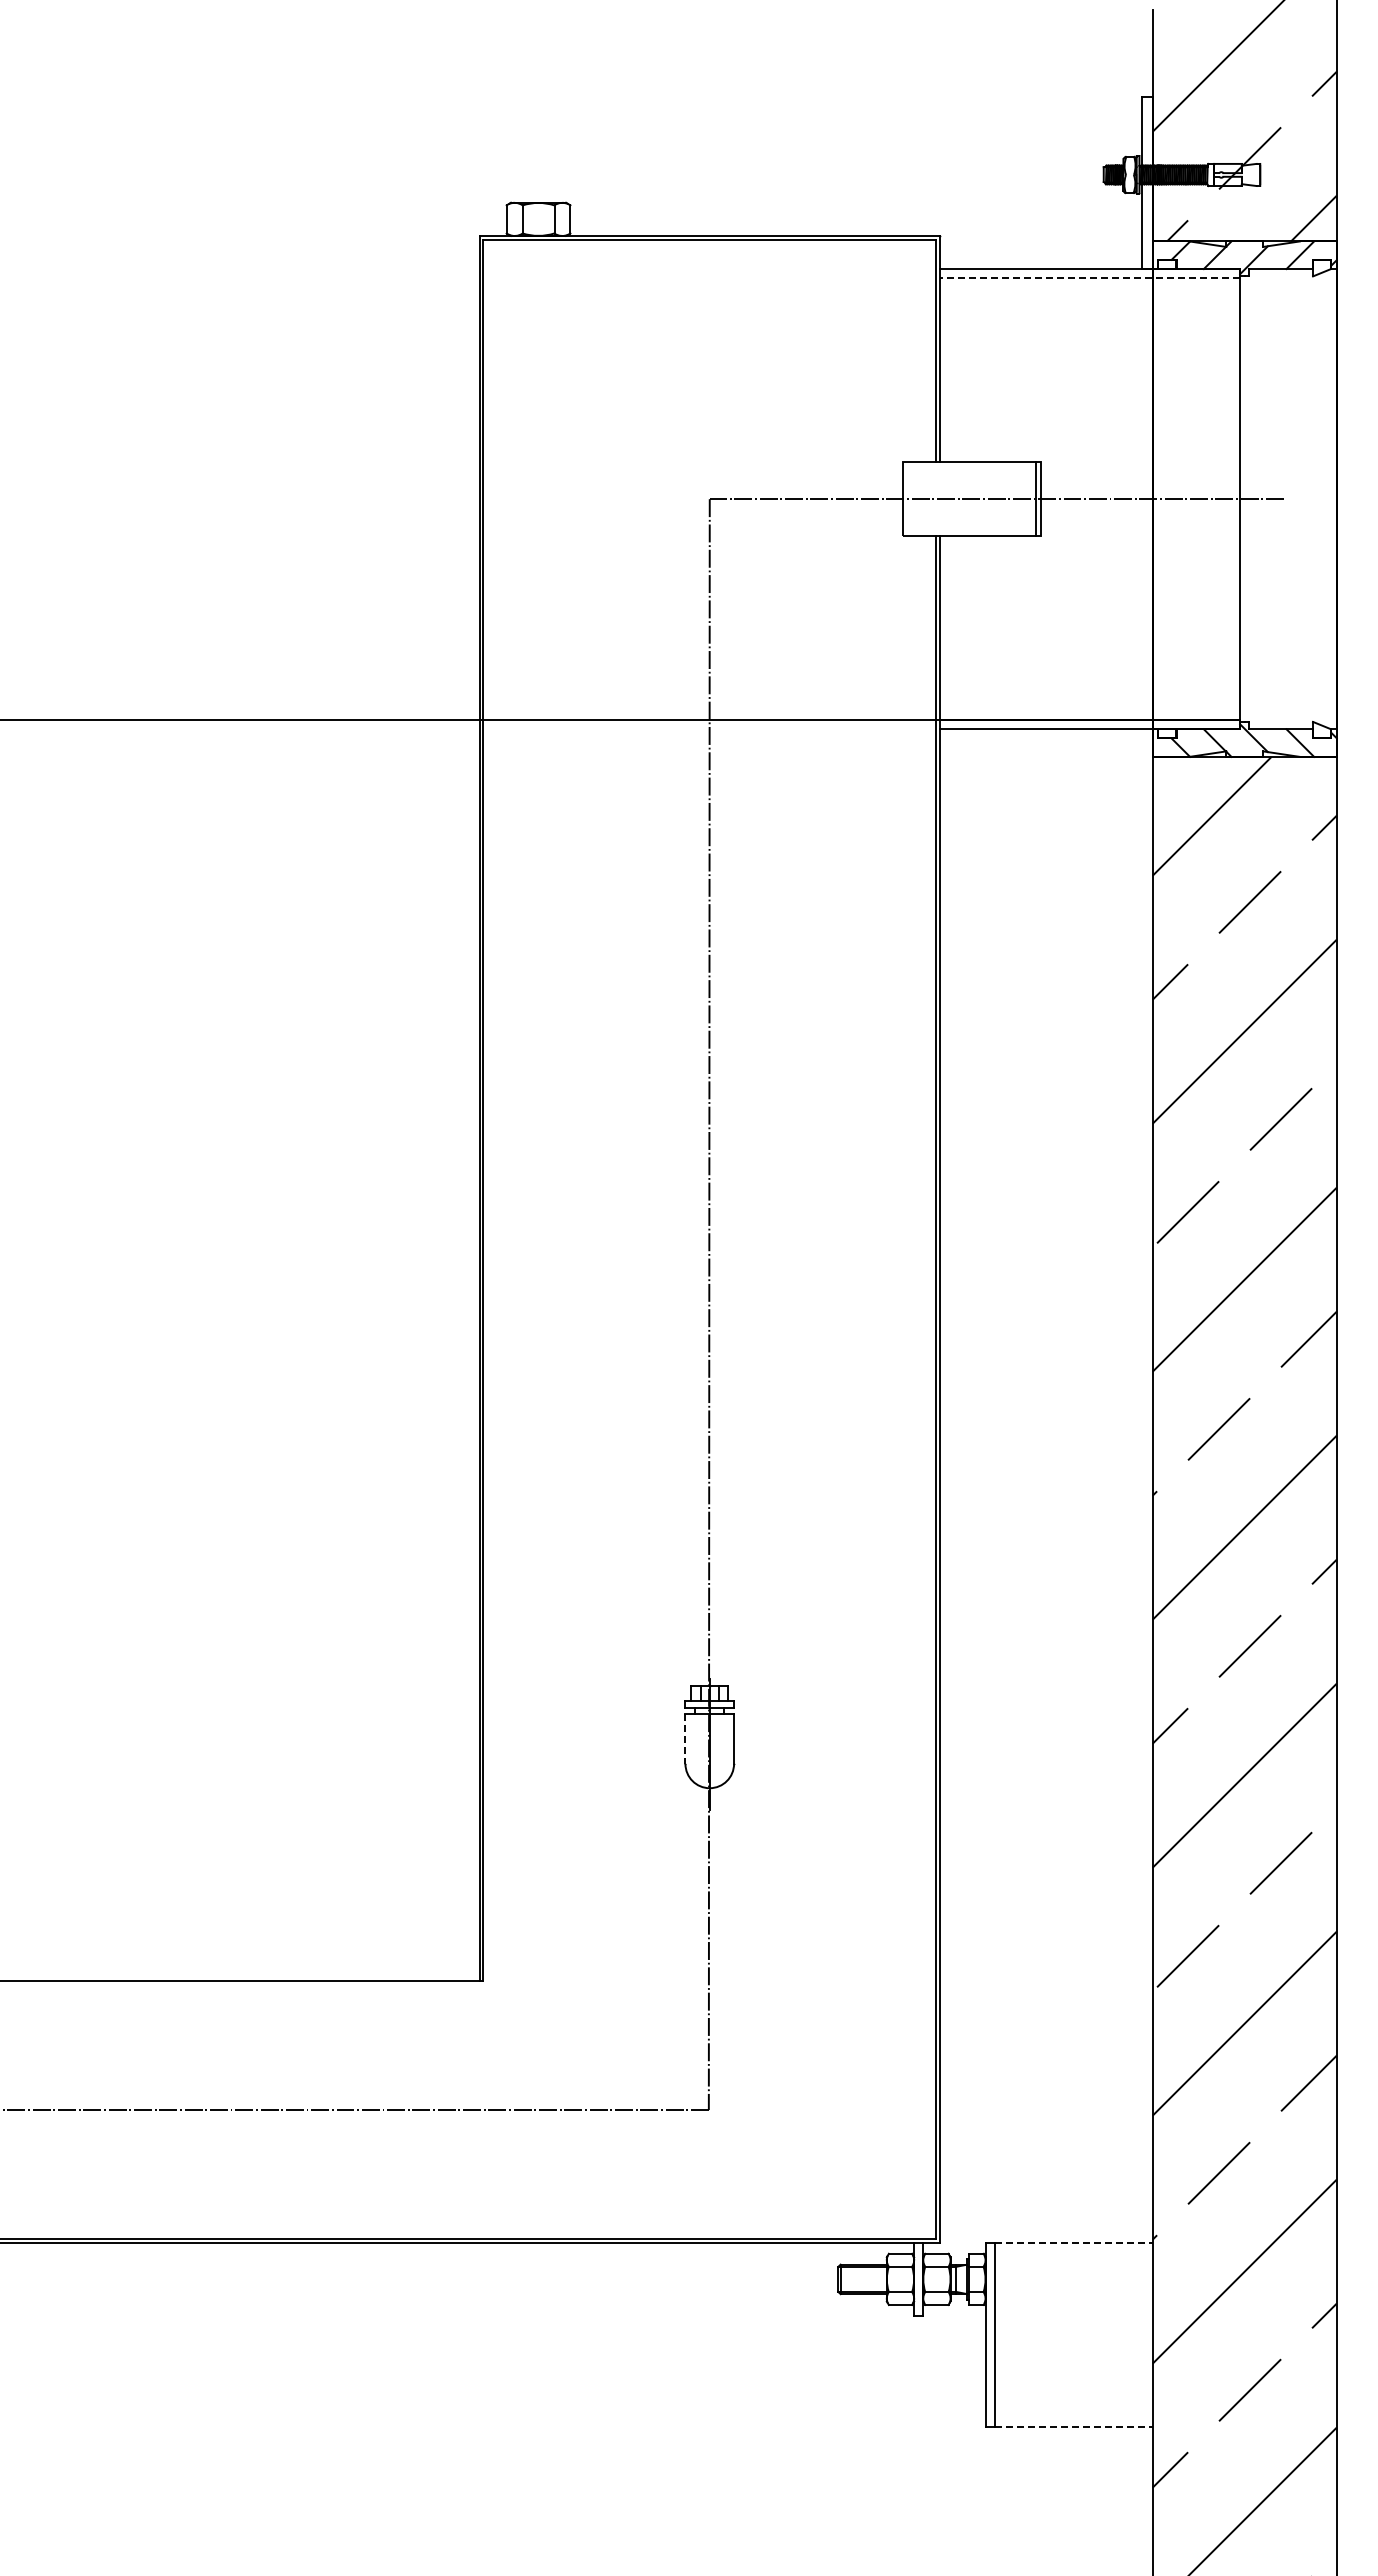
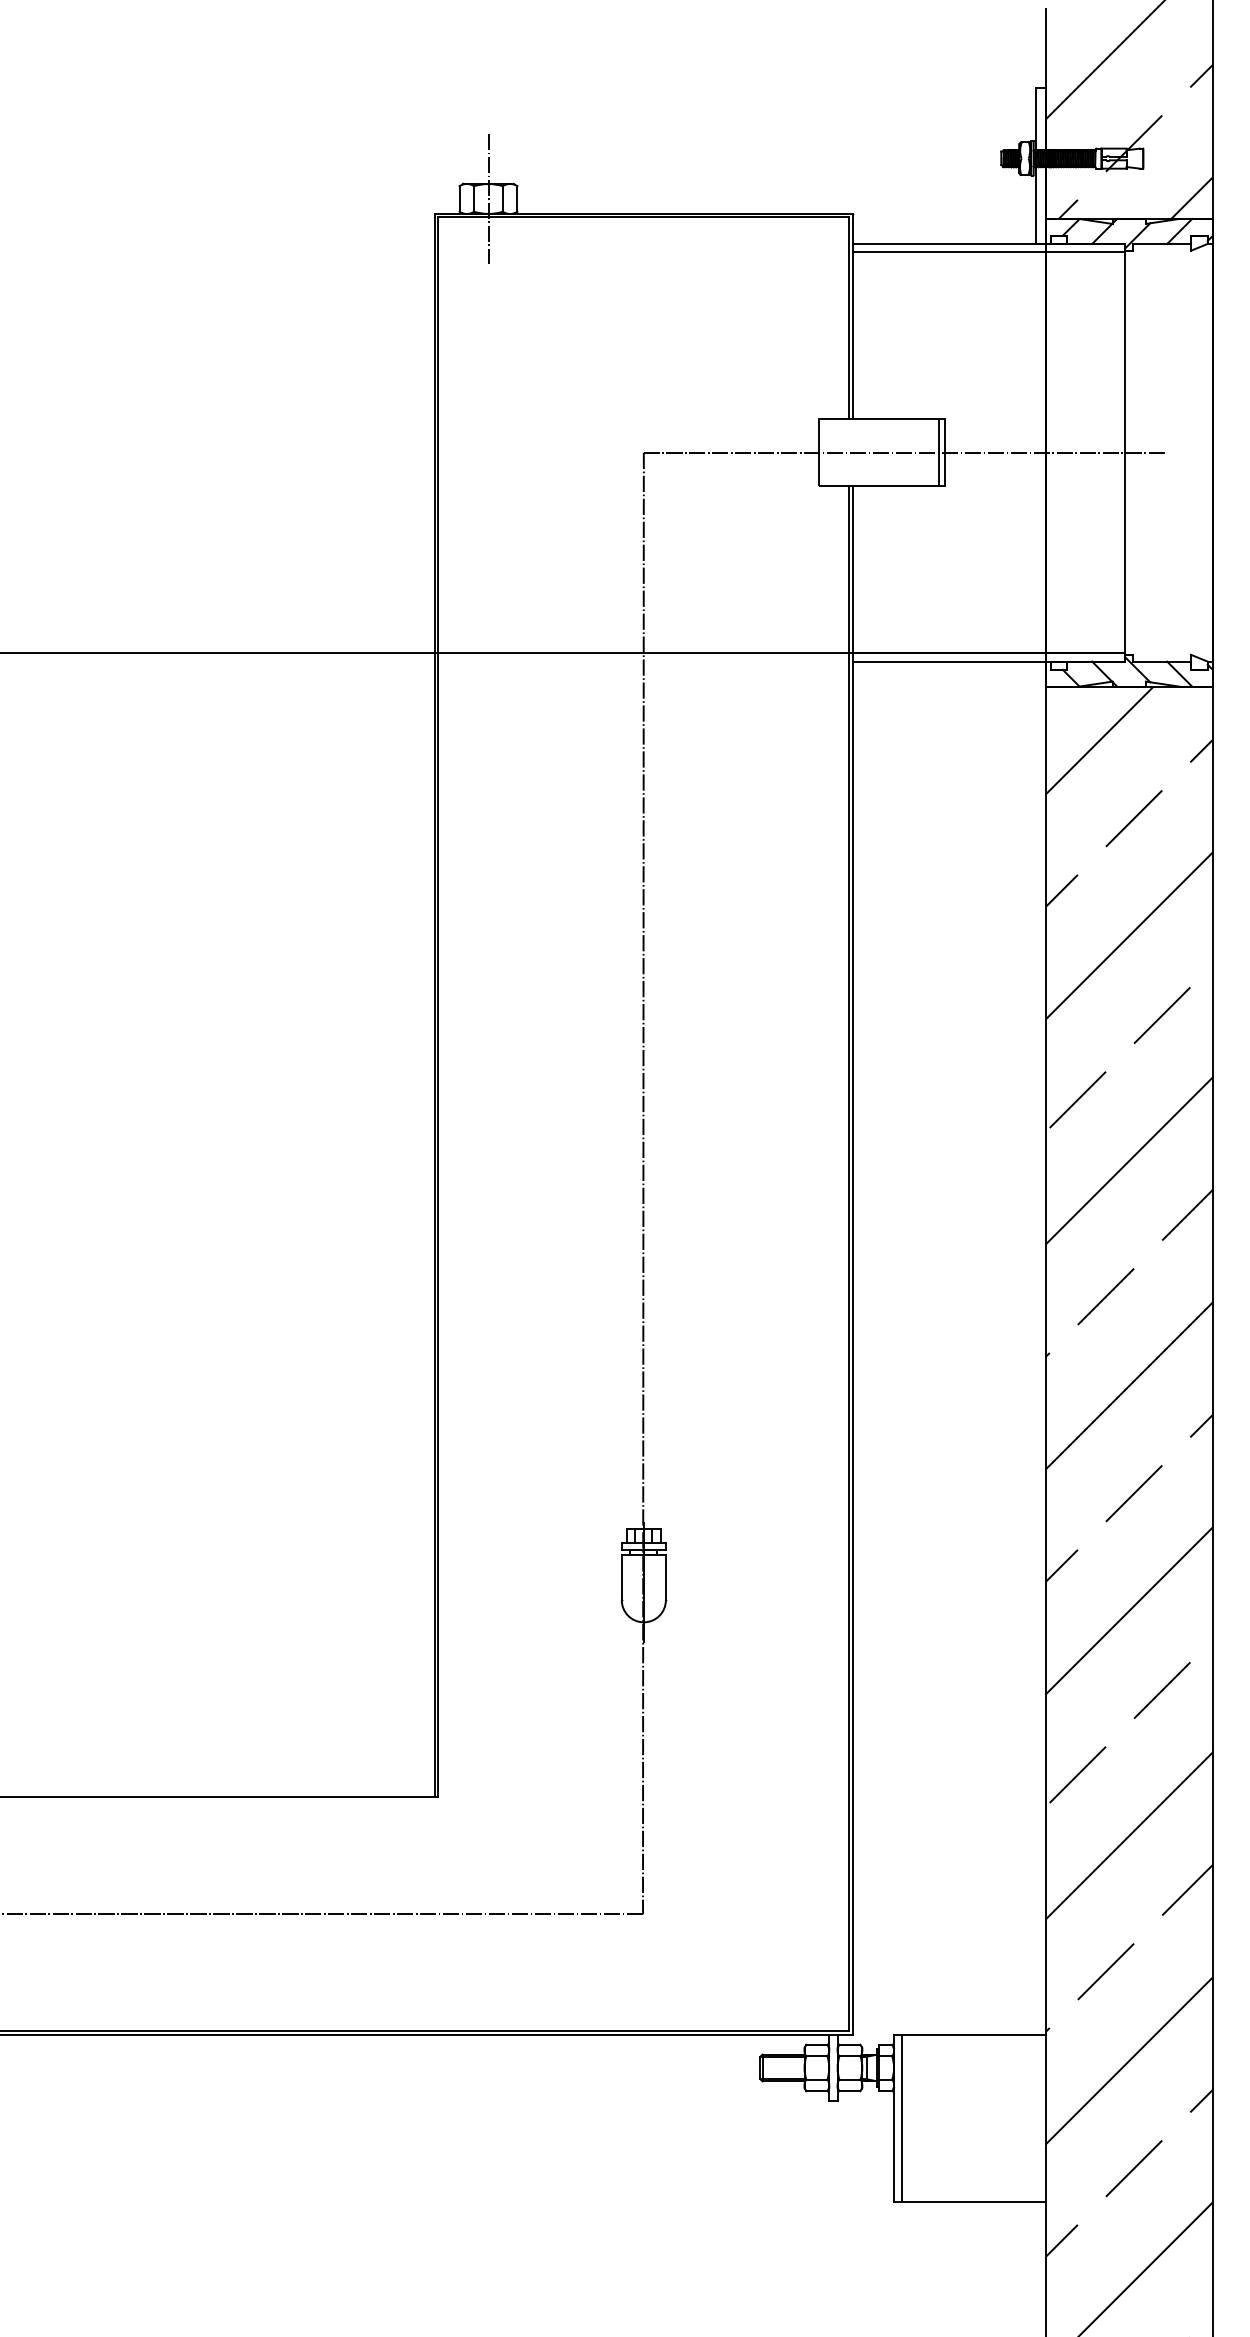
line: (538, 219) -> (488, 199), added
line: (1089, 278) -> (988, 252), dashed -> solid
line: (685, 1739) -> (621, 1578), dashed -> solid
line: (1073, 2242) -> (973, 2034), dashed -> solid
line: (1073, 2426) -> (973, 2201), dashed -> solid

